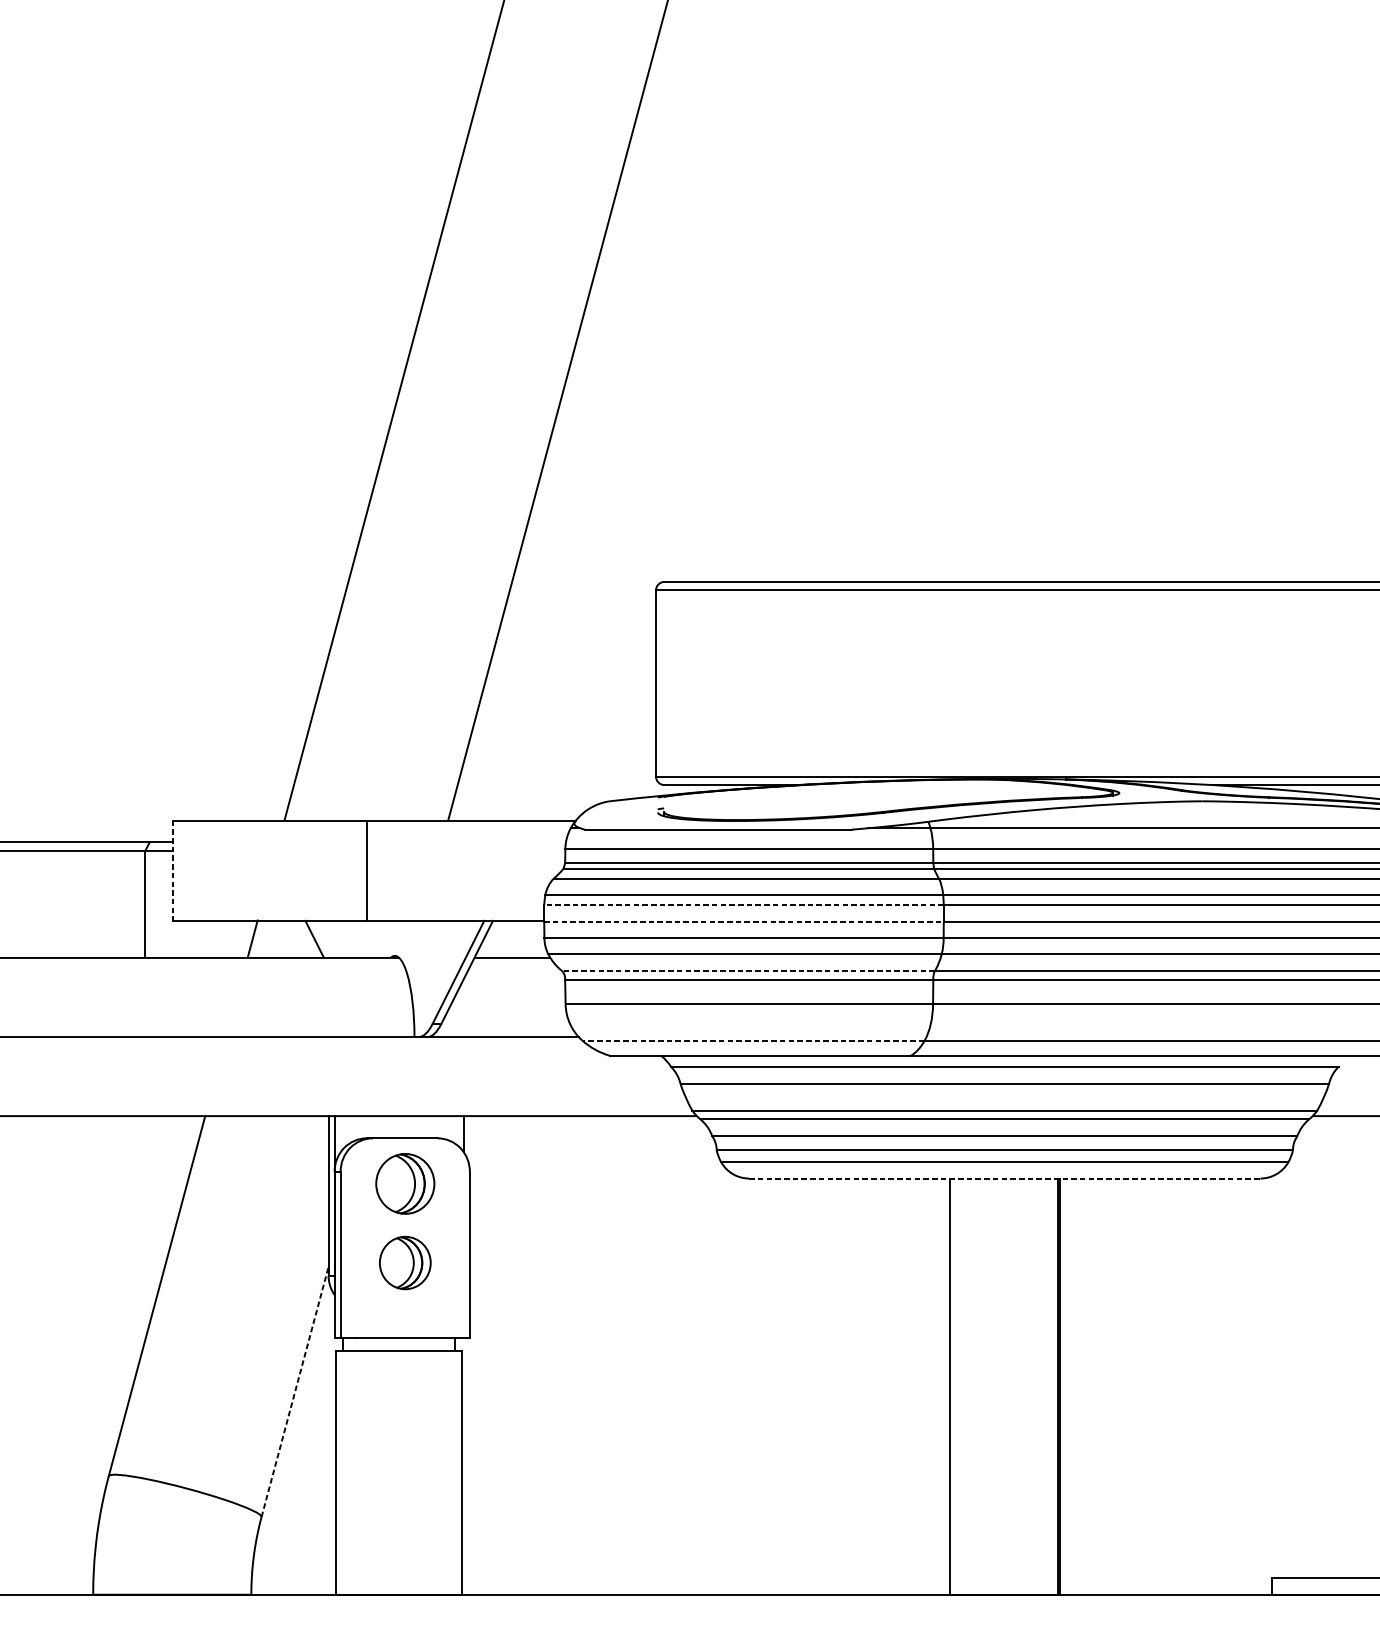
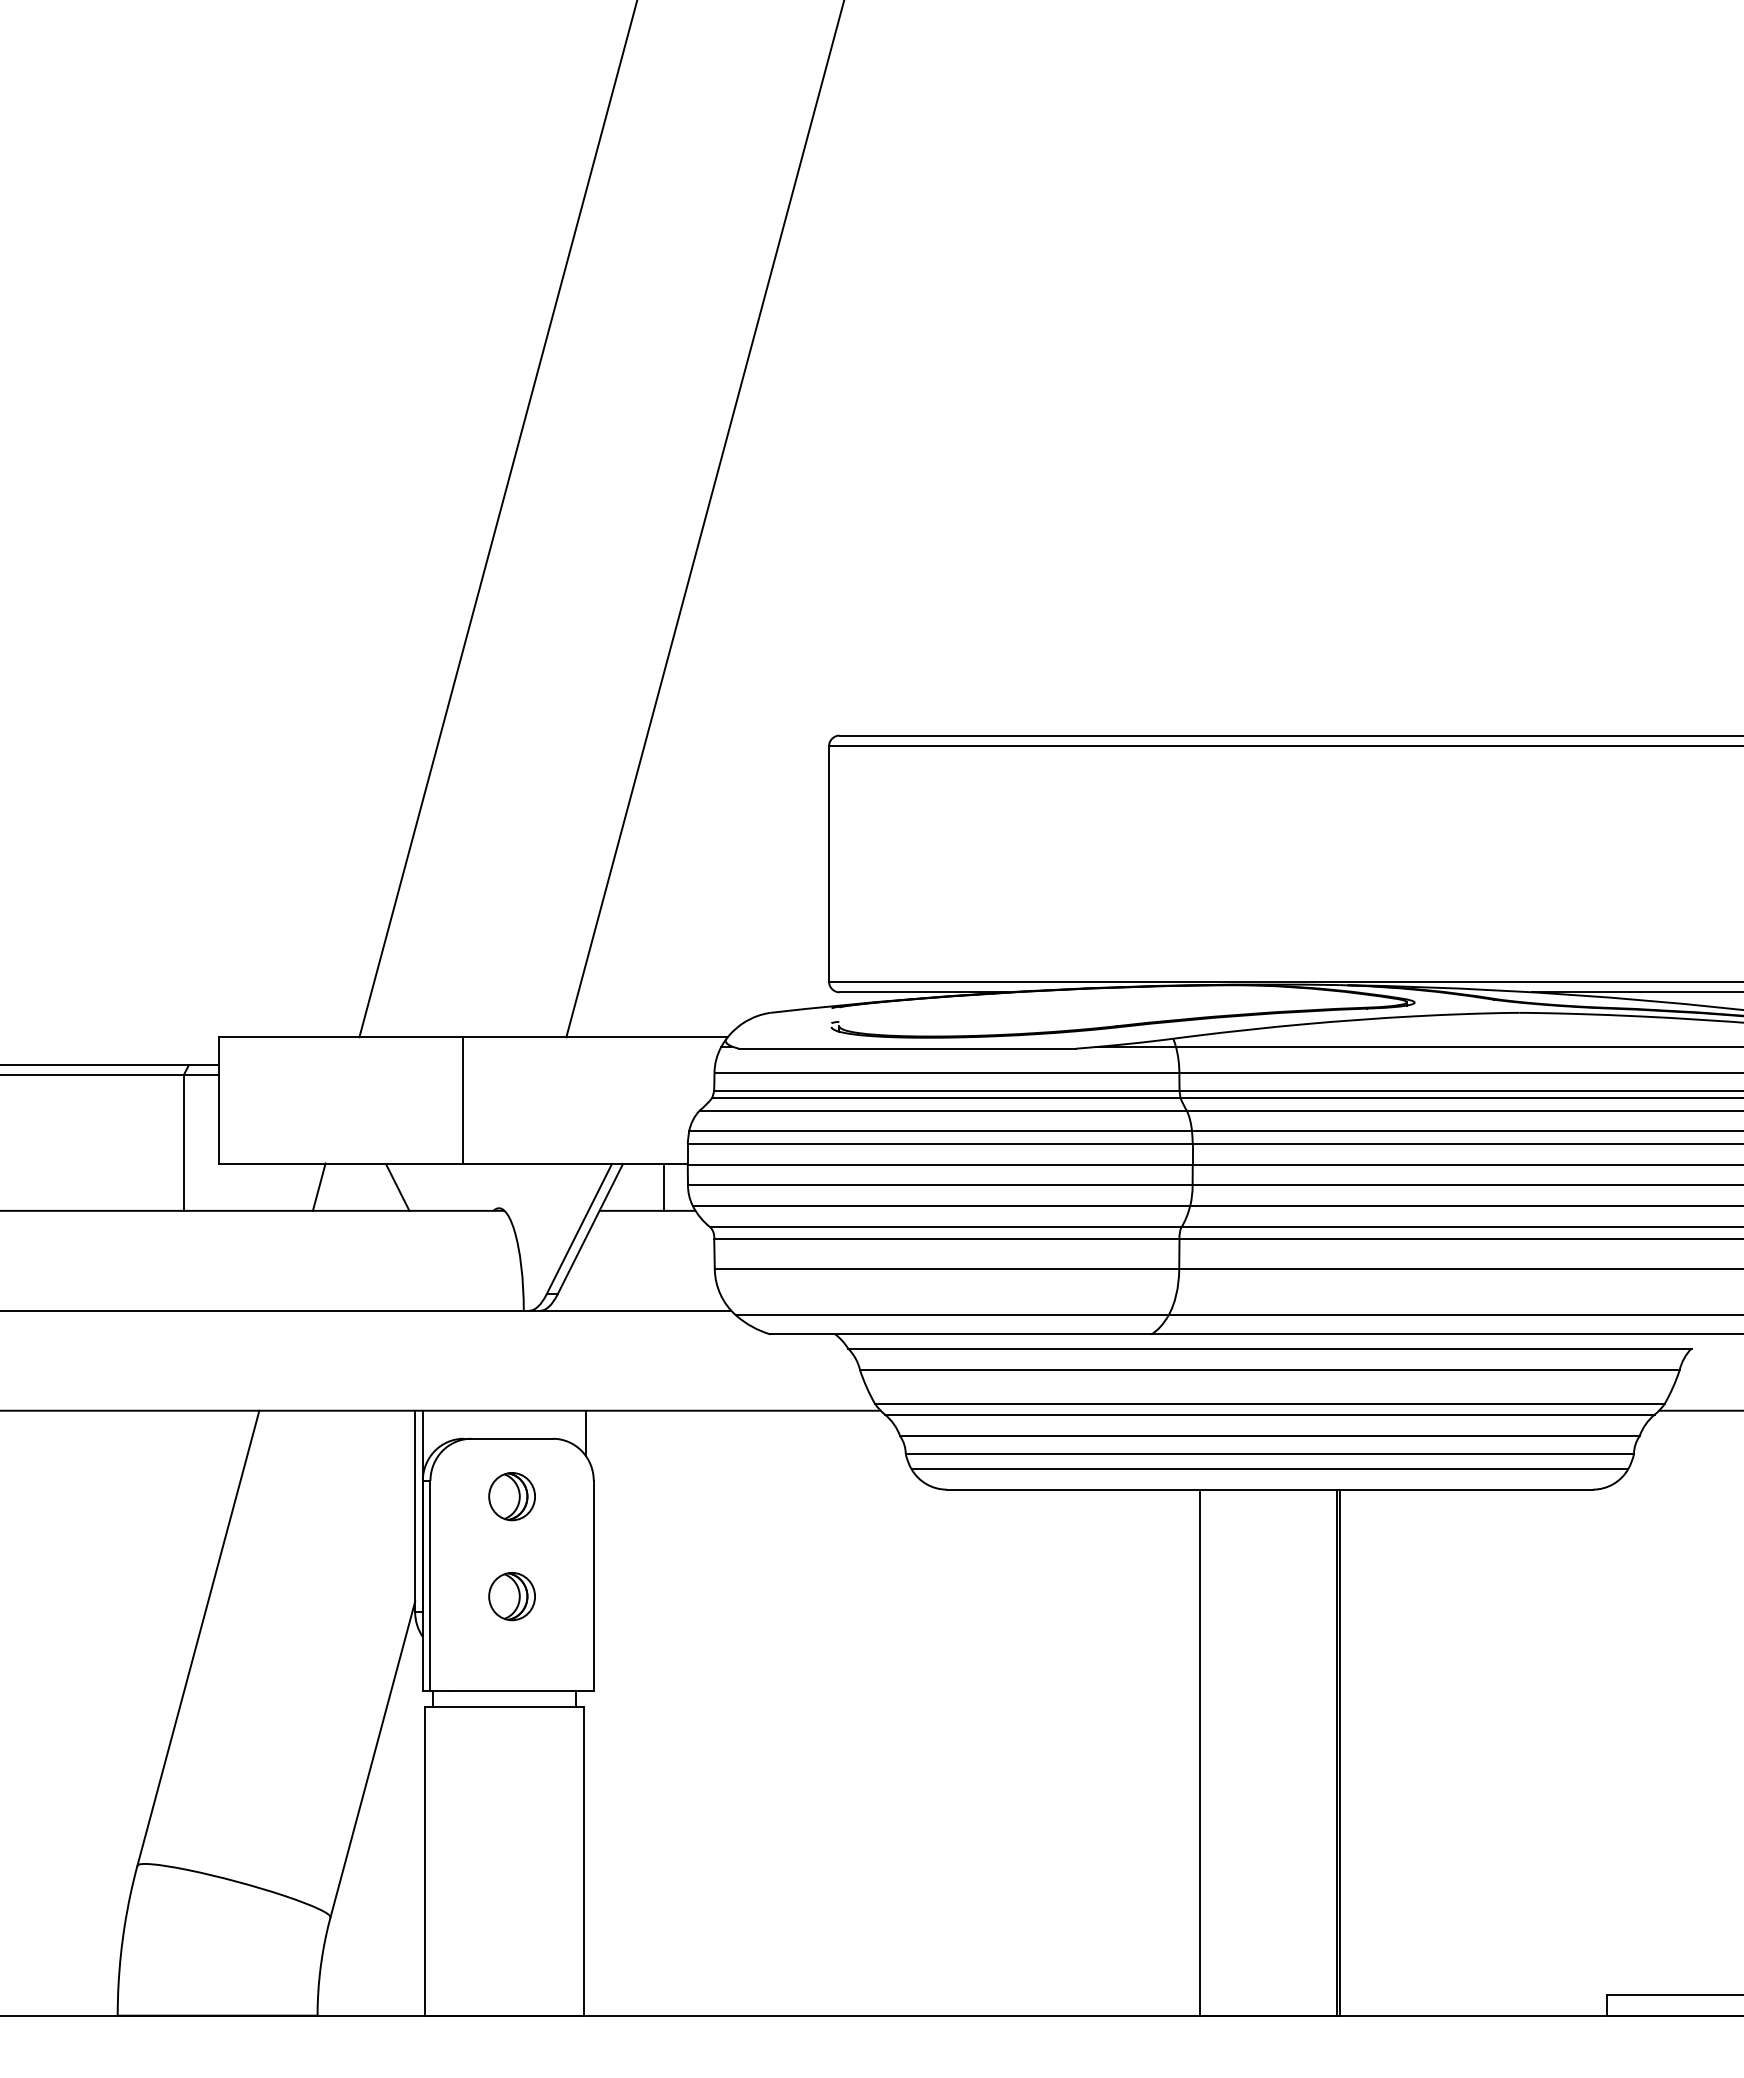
line: (173, 870) -> (219, 1100), dashed -> solid
line: (743, 905) -> (939, 1144), dashed -> solid
line: (744, 922) -> (940, 1165), dashed -> solid
line: (525, 938) -> (664, 1186), added
line: (748, 971) -> (945, 1227), dashed -> solid
line: (752, 1040) -> (951, 1315), dashed -> solid
line: (1005, 1178) -> (1270, 1489), dashed -> solid
part: (404, 1183) -> (511, 1496), size x0.62
part: (404, 1263) -> (511, 1596), size x0.71
line: (294, 1392) -> (372, 1759), dashed -> solid

